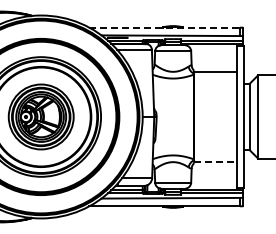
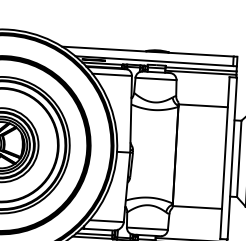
line: (165, 27) -> (148, 51), dashed -> solid
line: (215, 161) -> (197, 207), dashed -> solid

